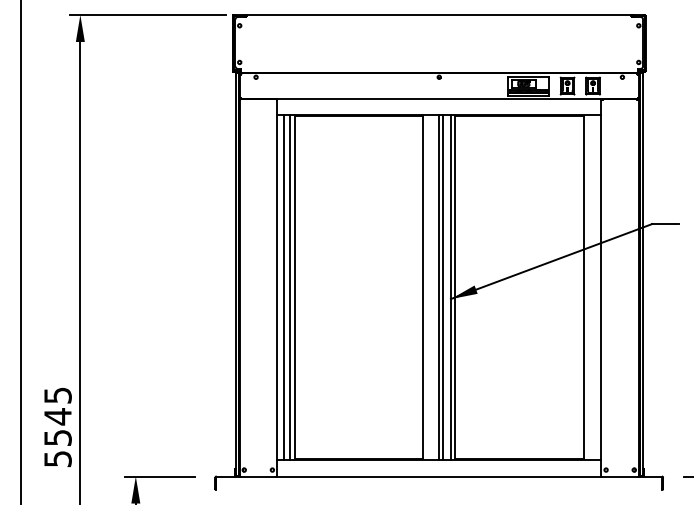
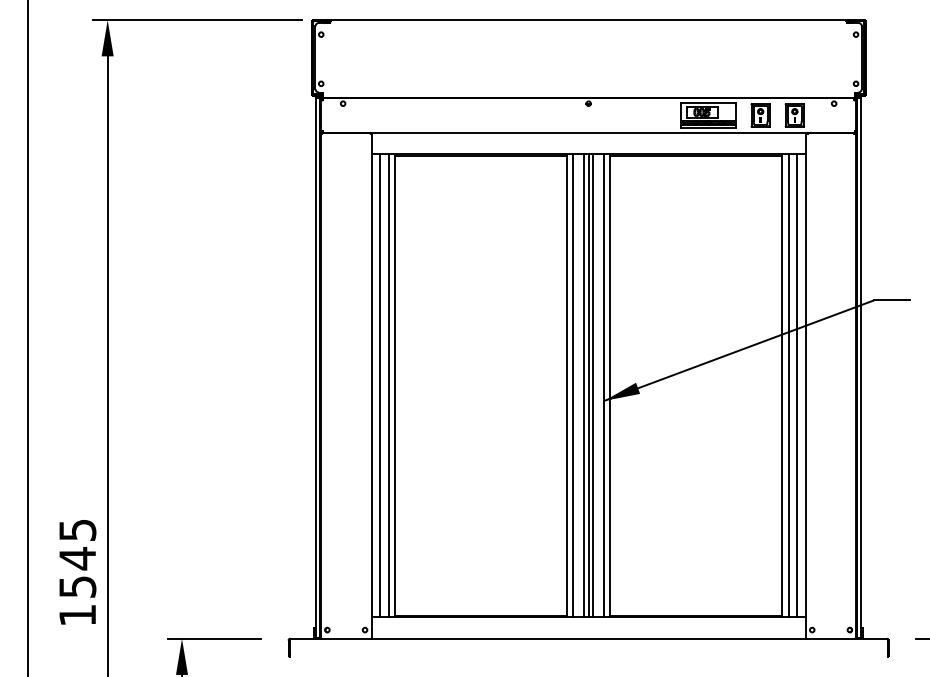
line: (427, 287) -> (573, 385), added
line: (435, 287) -> (583, 385), added
line: (588, 287) -> (788, 385), added
line: (595, 287) -> (797, 385), added
text: (57, 459) -> (77, 615), 5545 -> 1545

